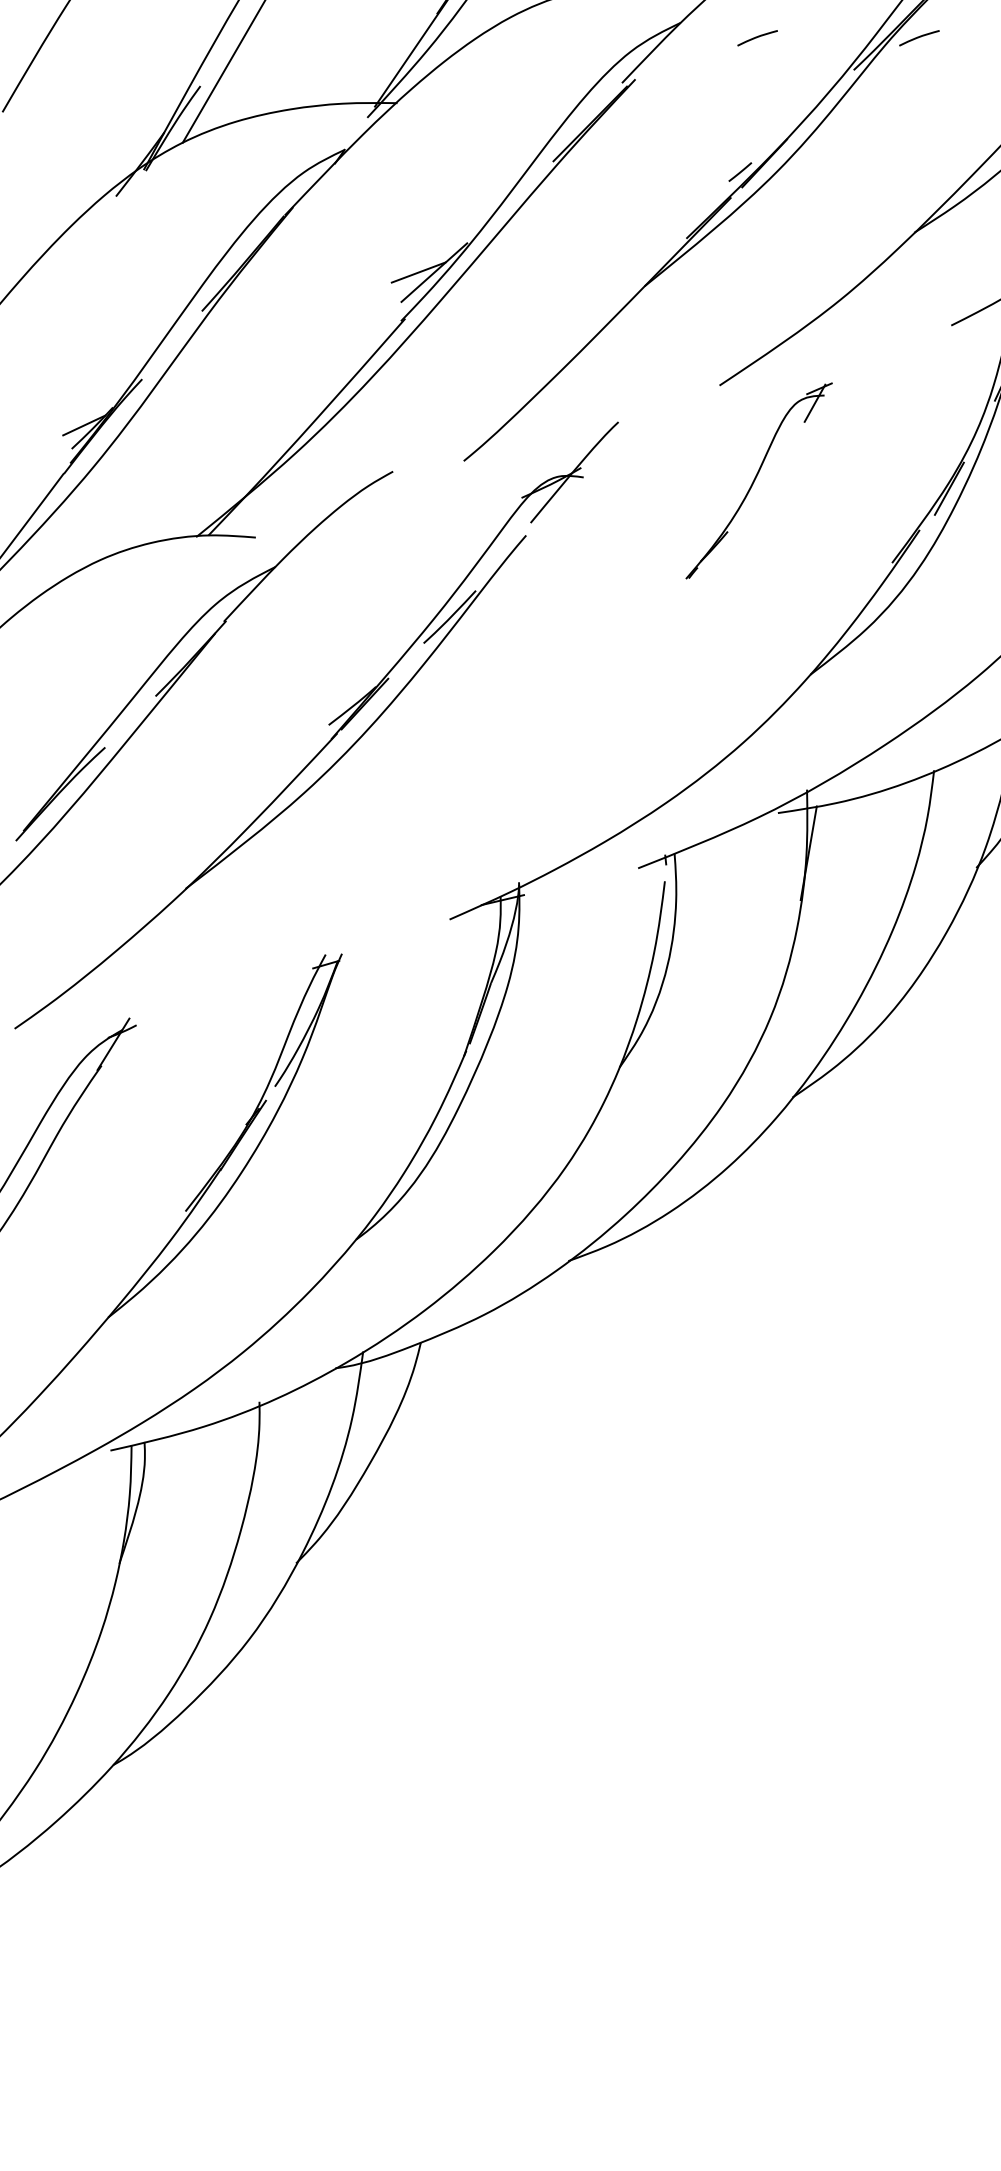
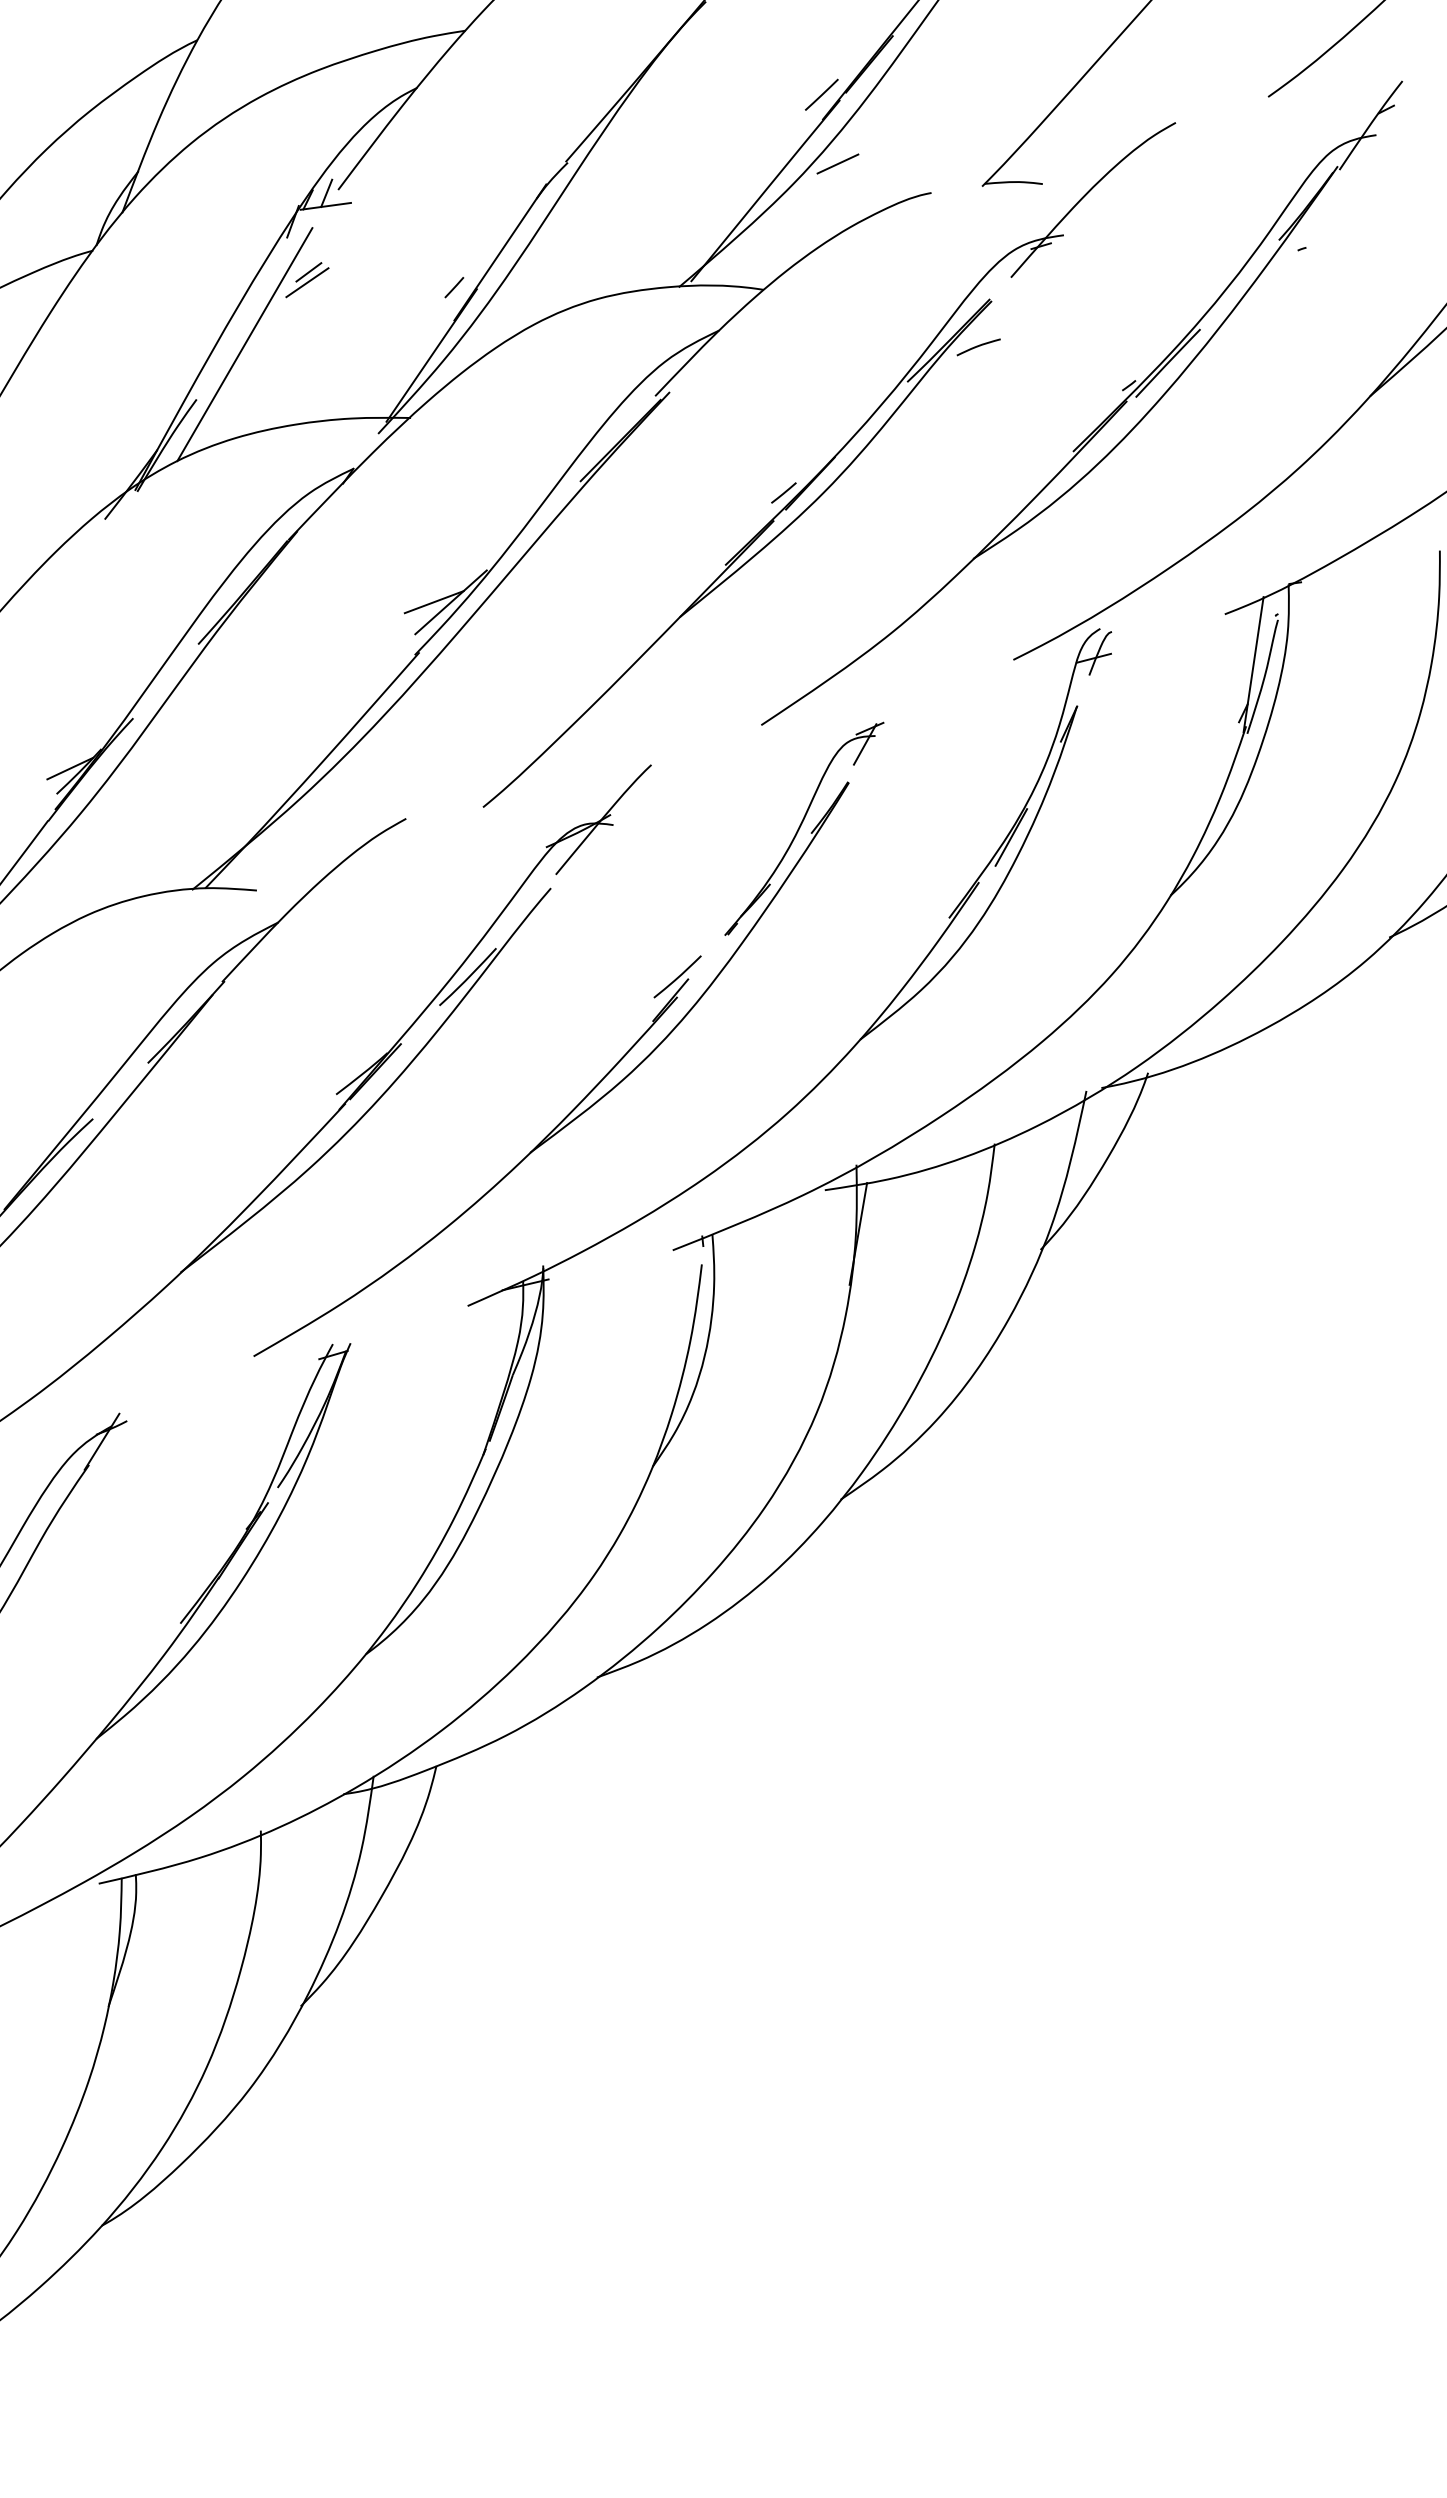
curve: (757, 37) -> (802, 346), removed
part: (559, 724) -> (587, 1093), added

